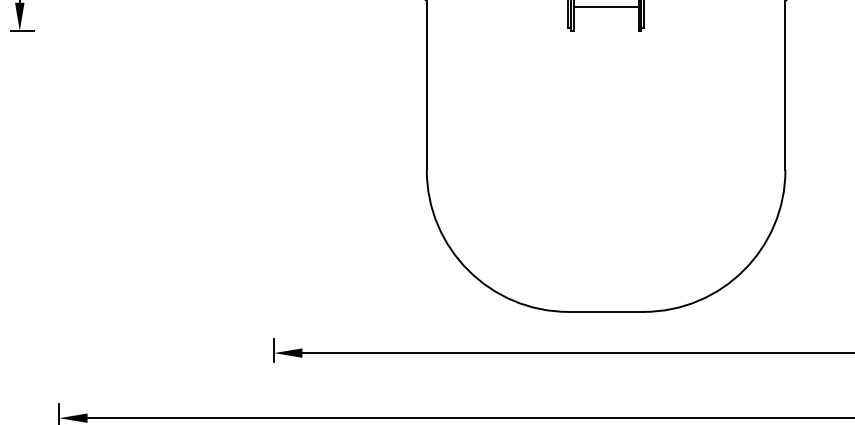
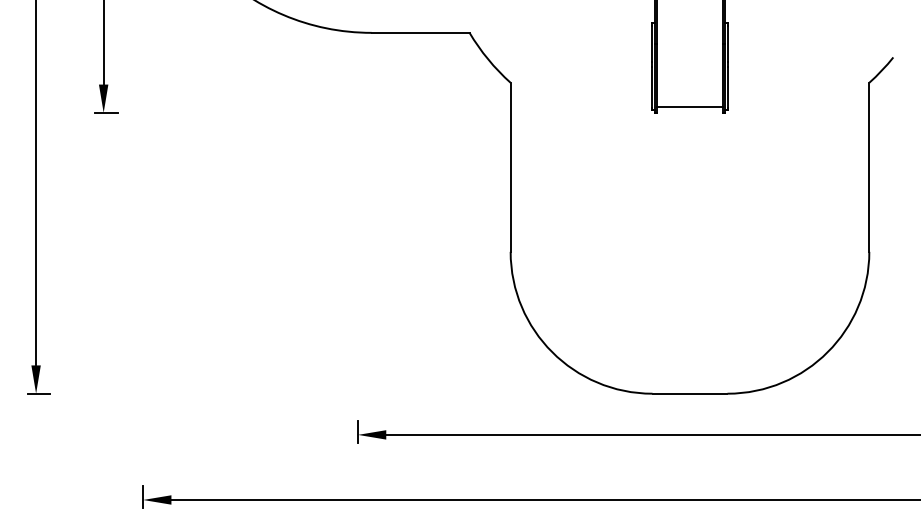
line: (605, 7) -> (689, 107), moved

